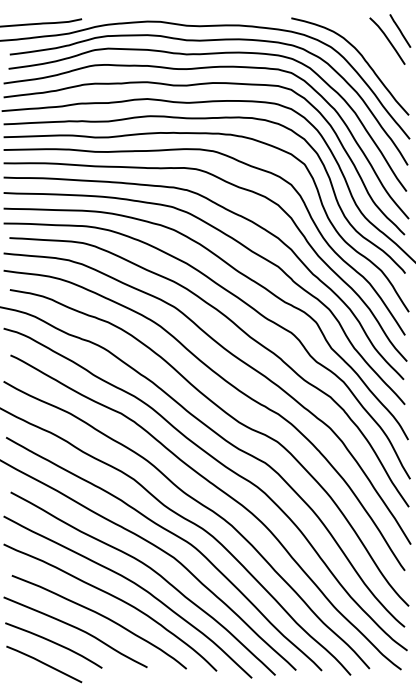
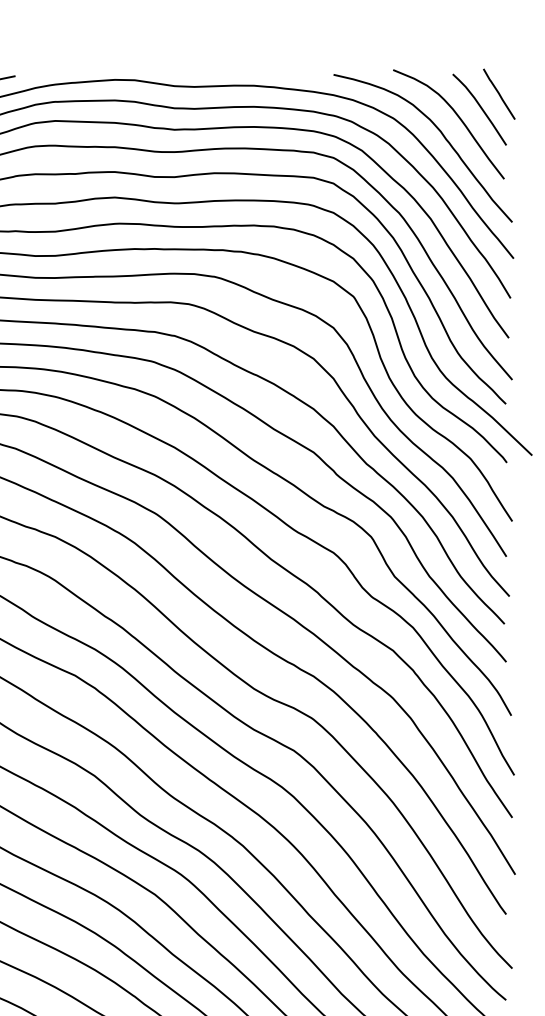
curve: (373, 47) -> (458, 119), added

